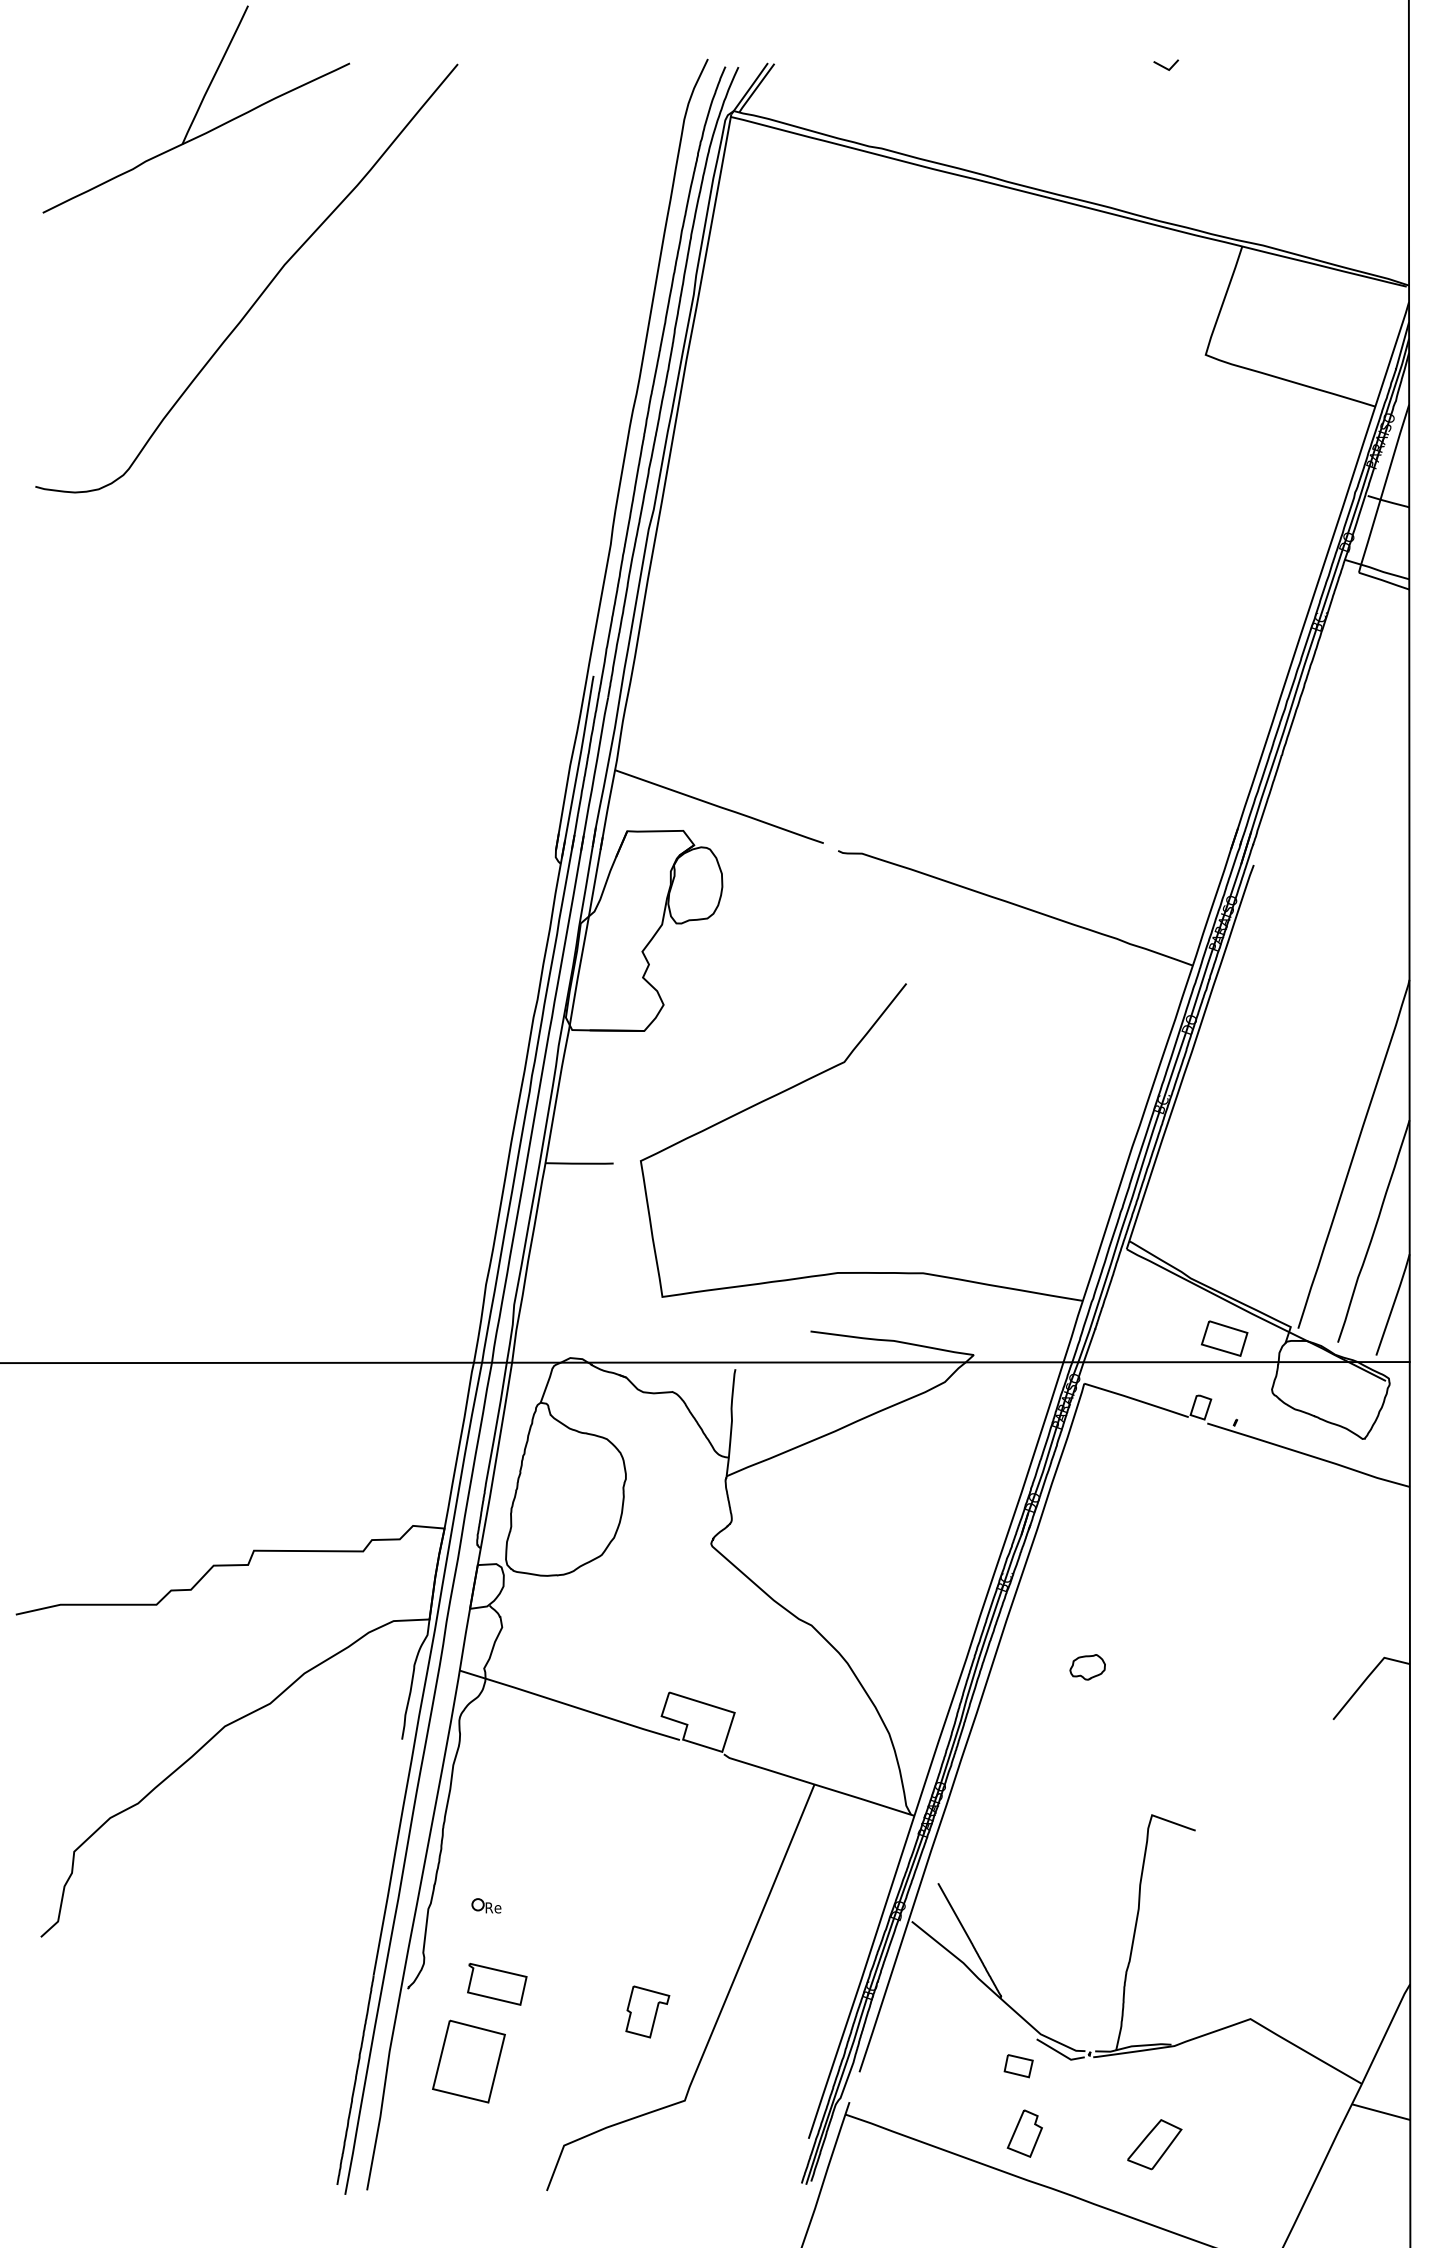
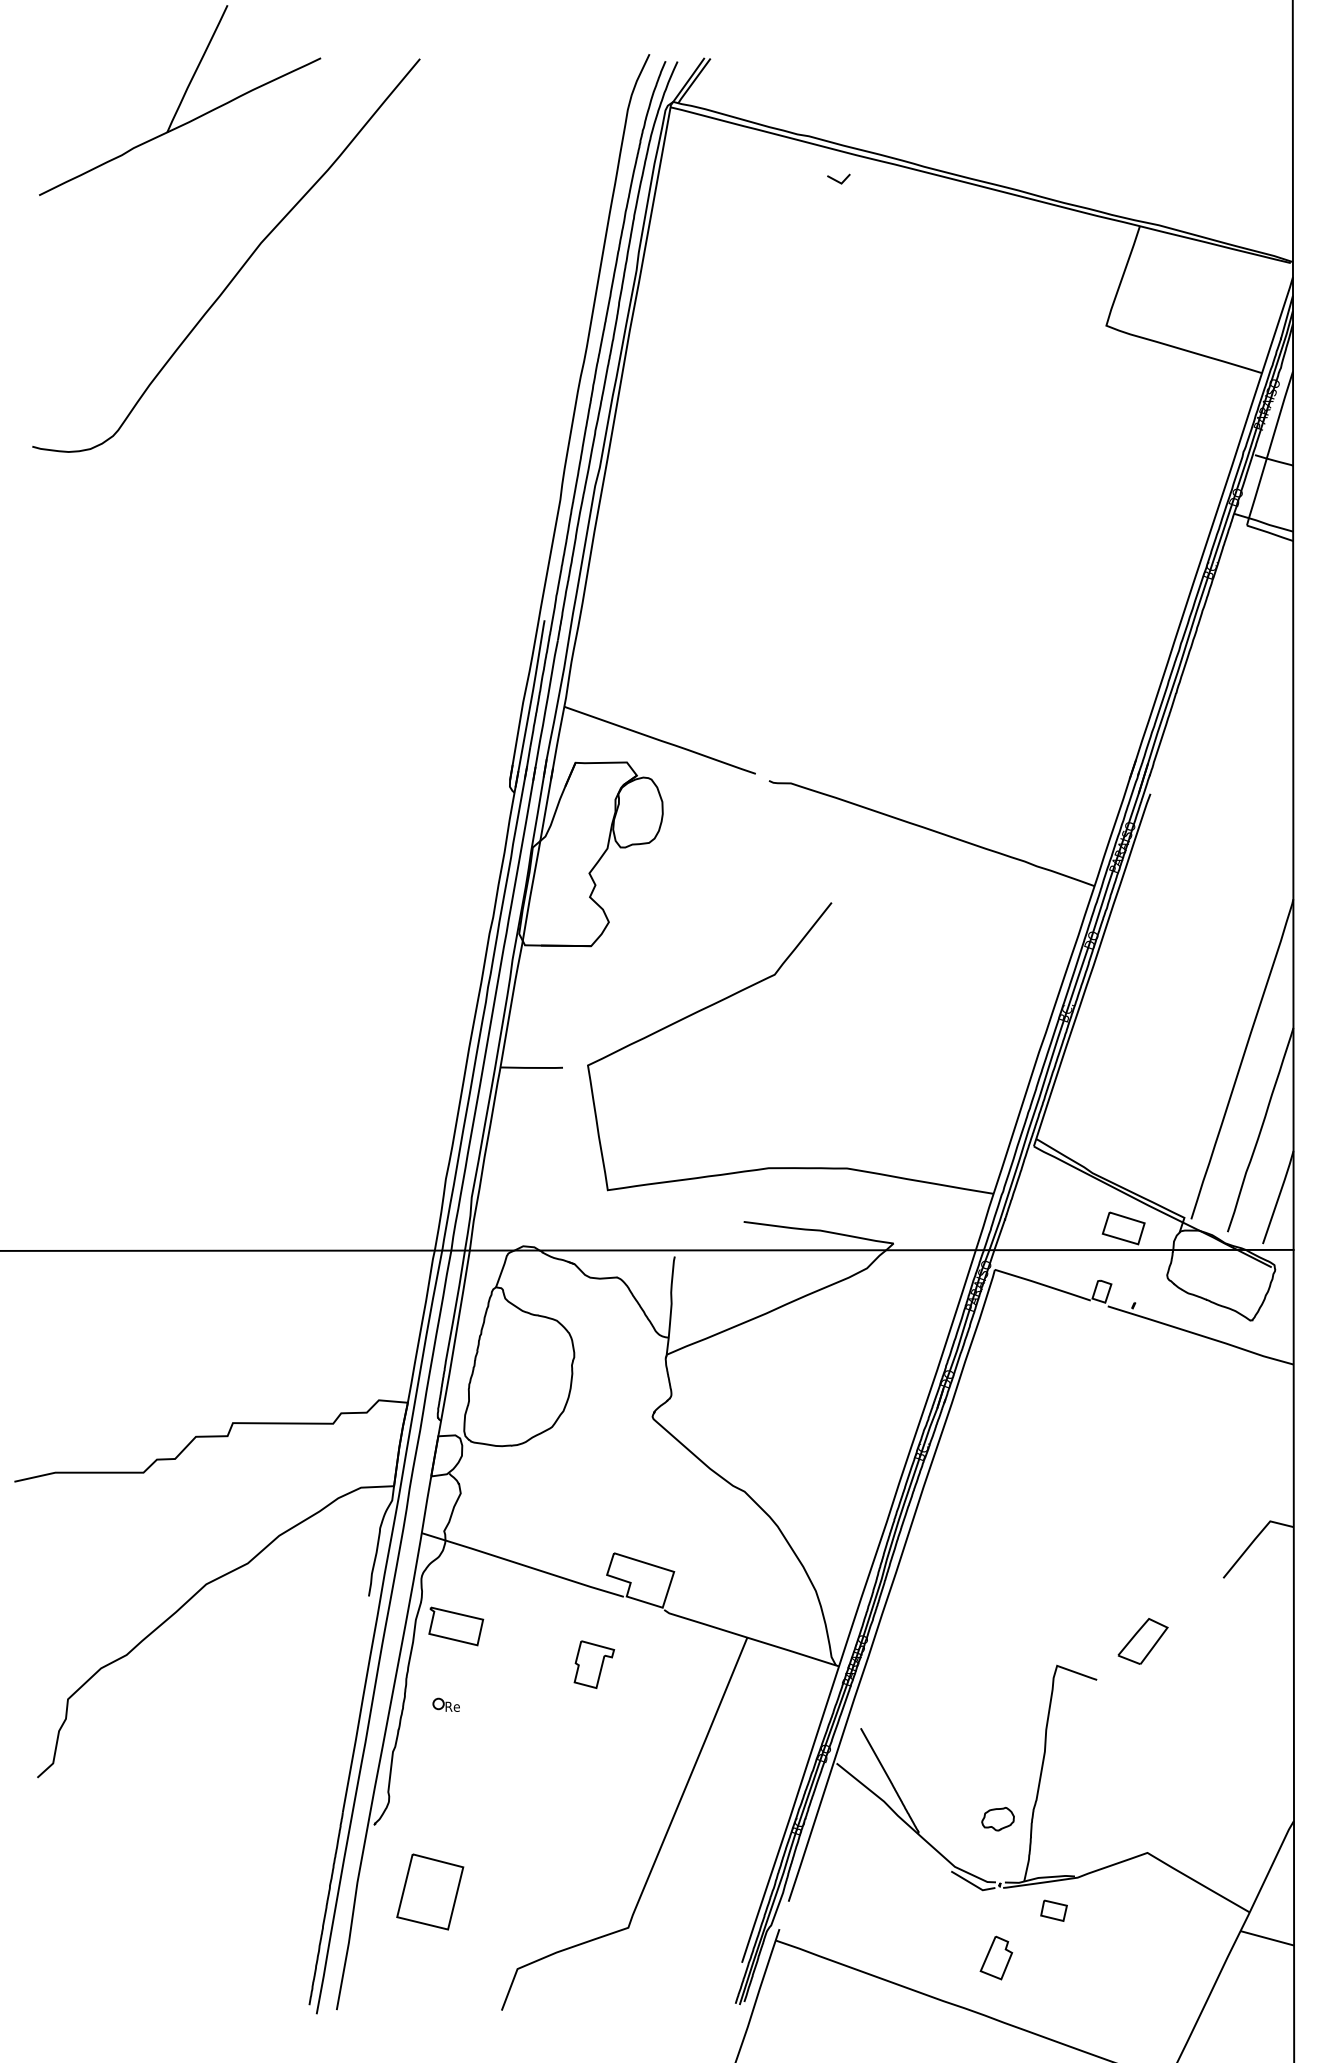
line: (1164, 66) -> (837, 180), moved
part: (1087, 1667) -> (997, 1819), moved
part: (486, 1905) -> (446, 1704), moved
part: (497, 1984) -> (456, 1626), moved
part: (647, 2011) -> (594, 1664), moved
part: (1018, 2066) -> (1053, 1911), moved
part: (1024, 2133) -> (996, 1957), moved
part: (1154, 2144) -> (1142, 1641), moved

